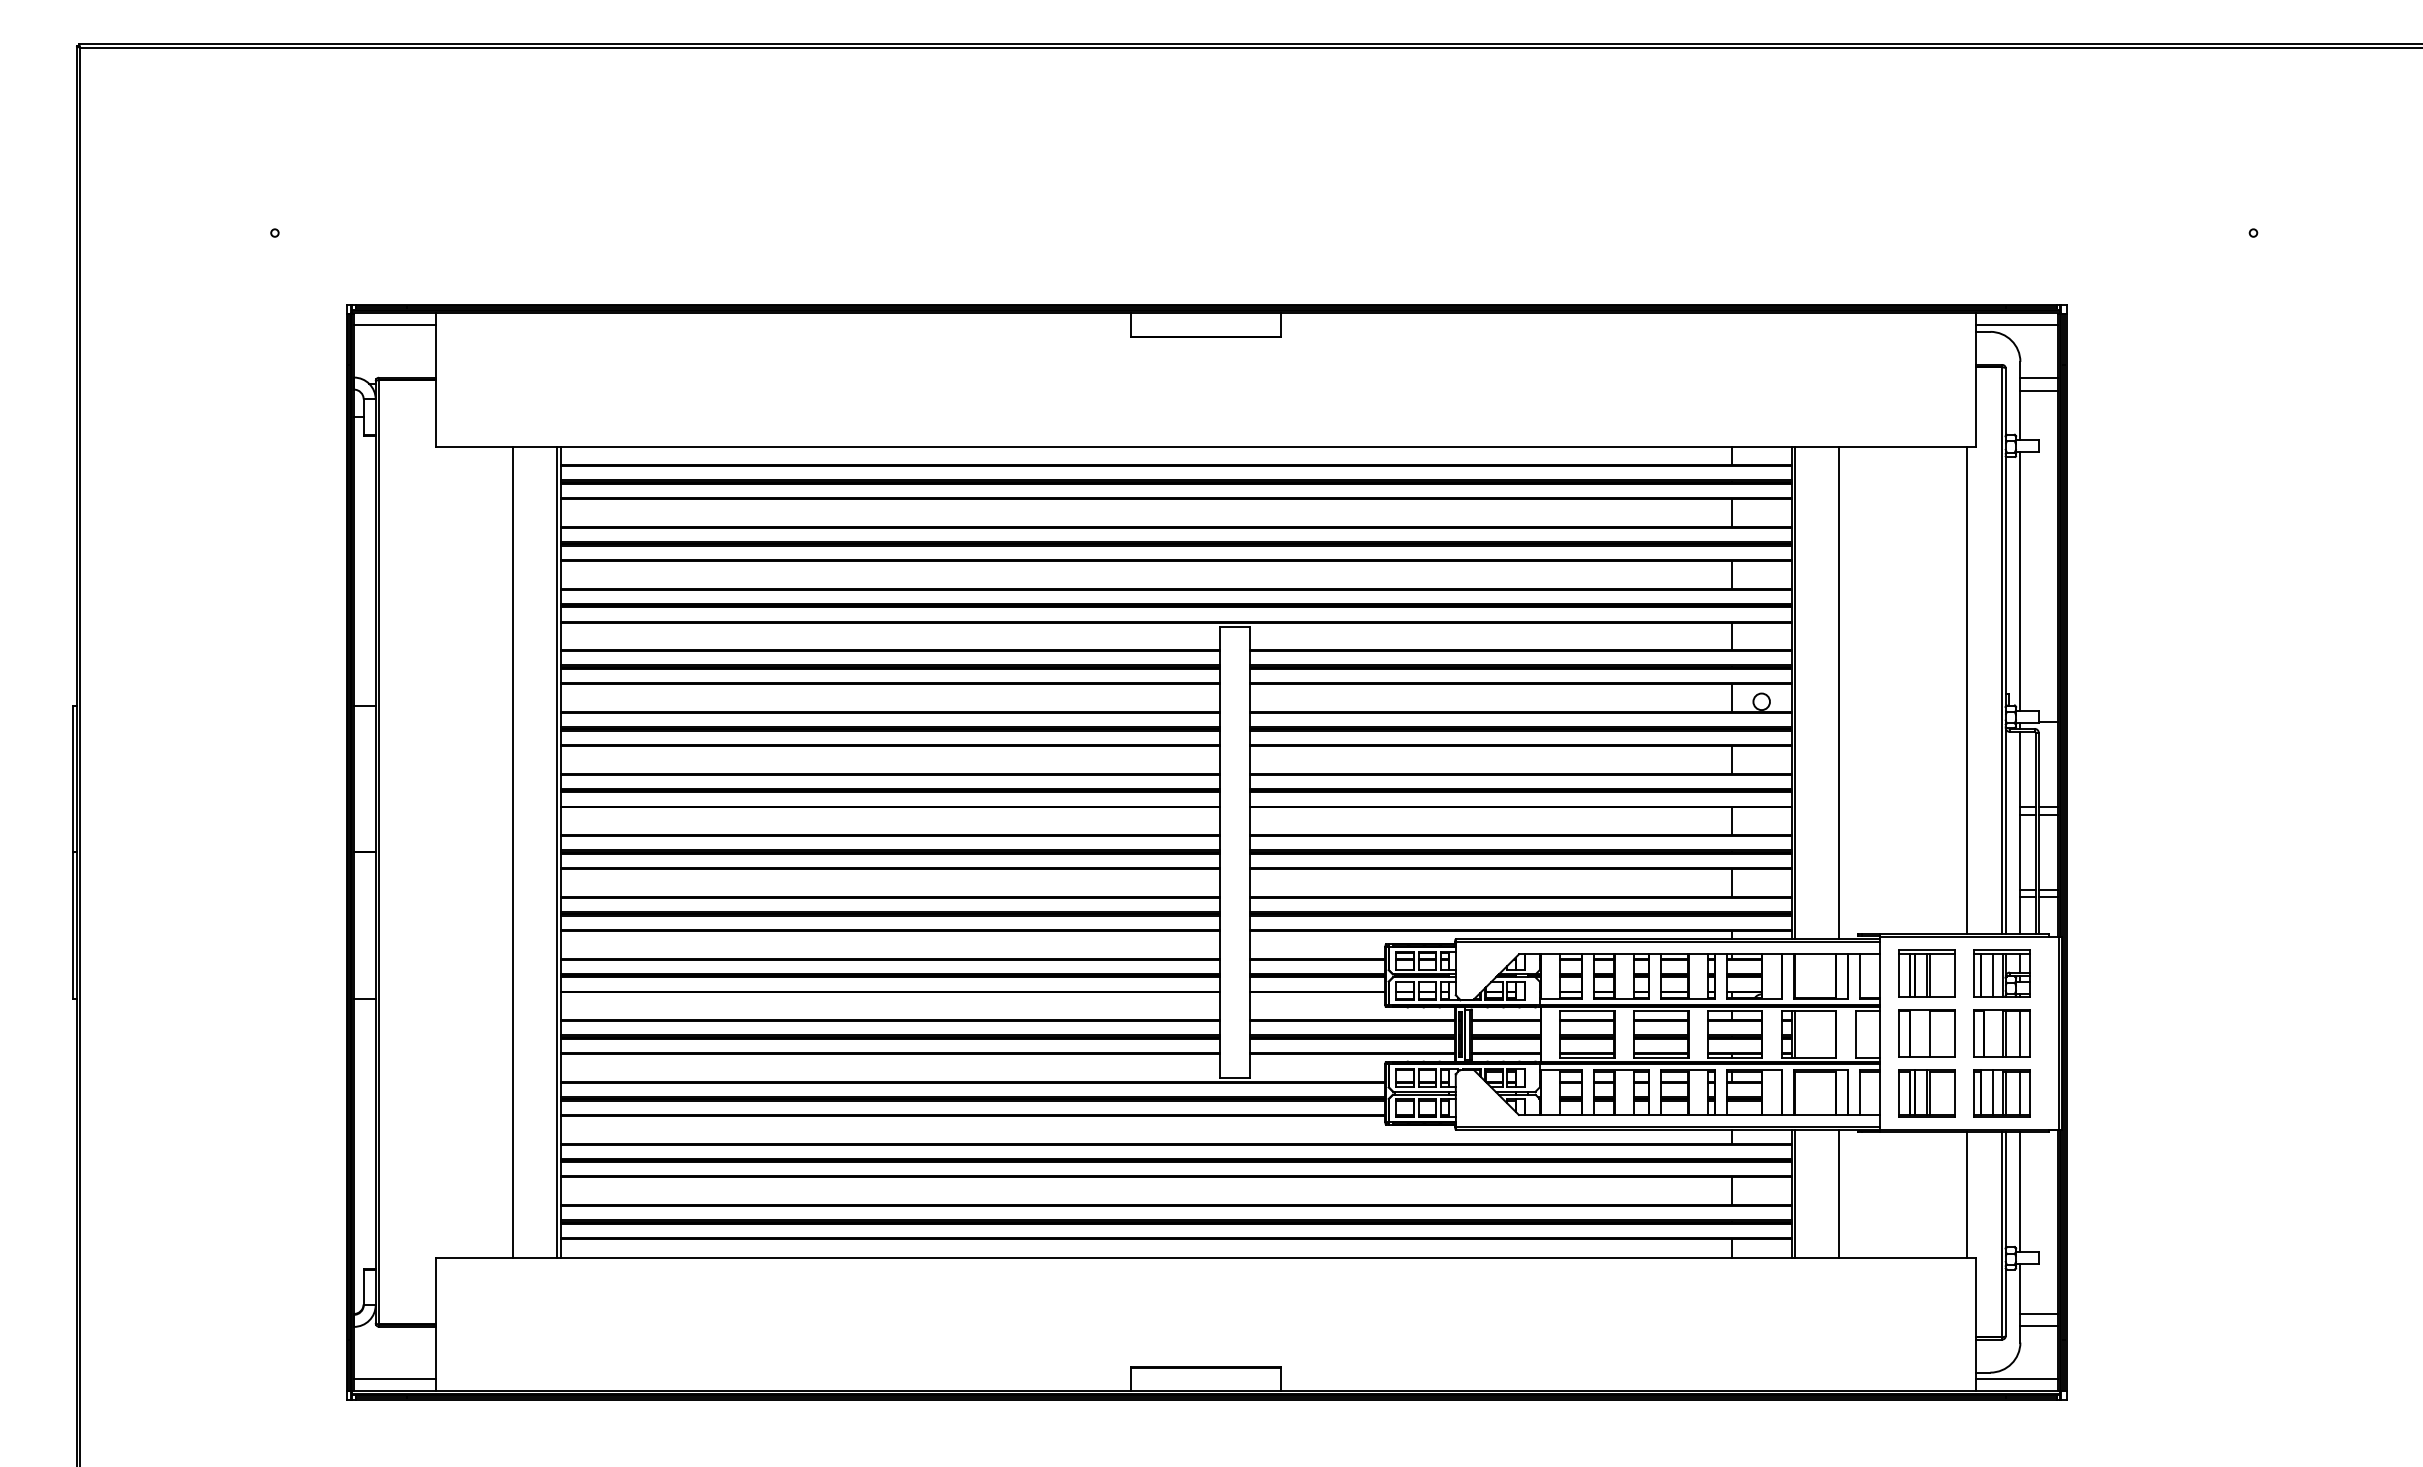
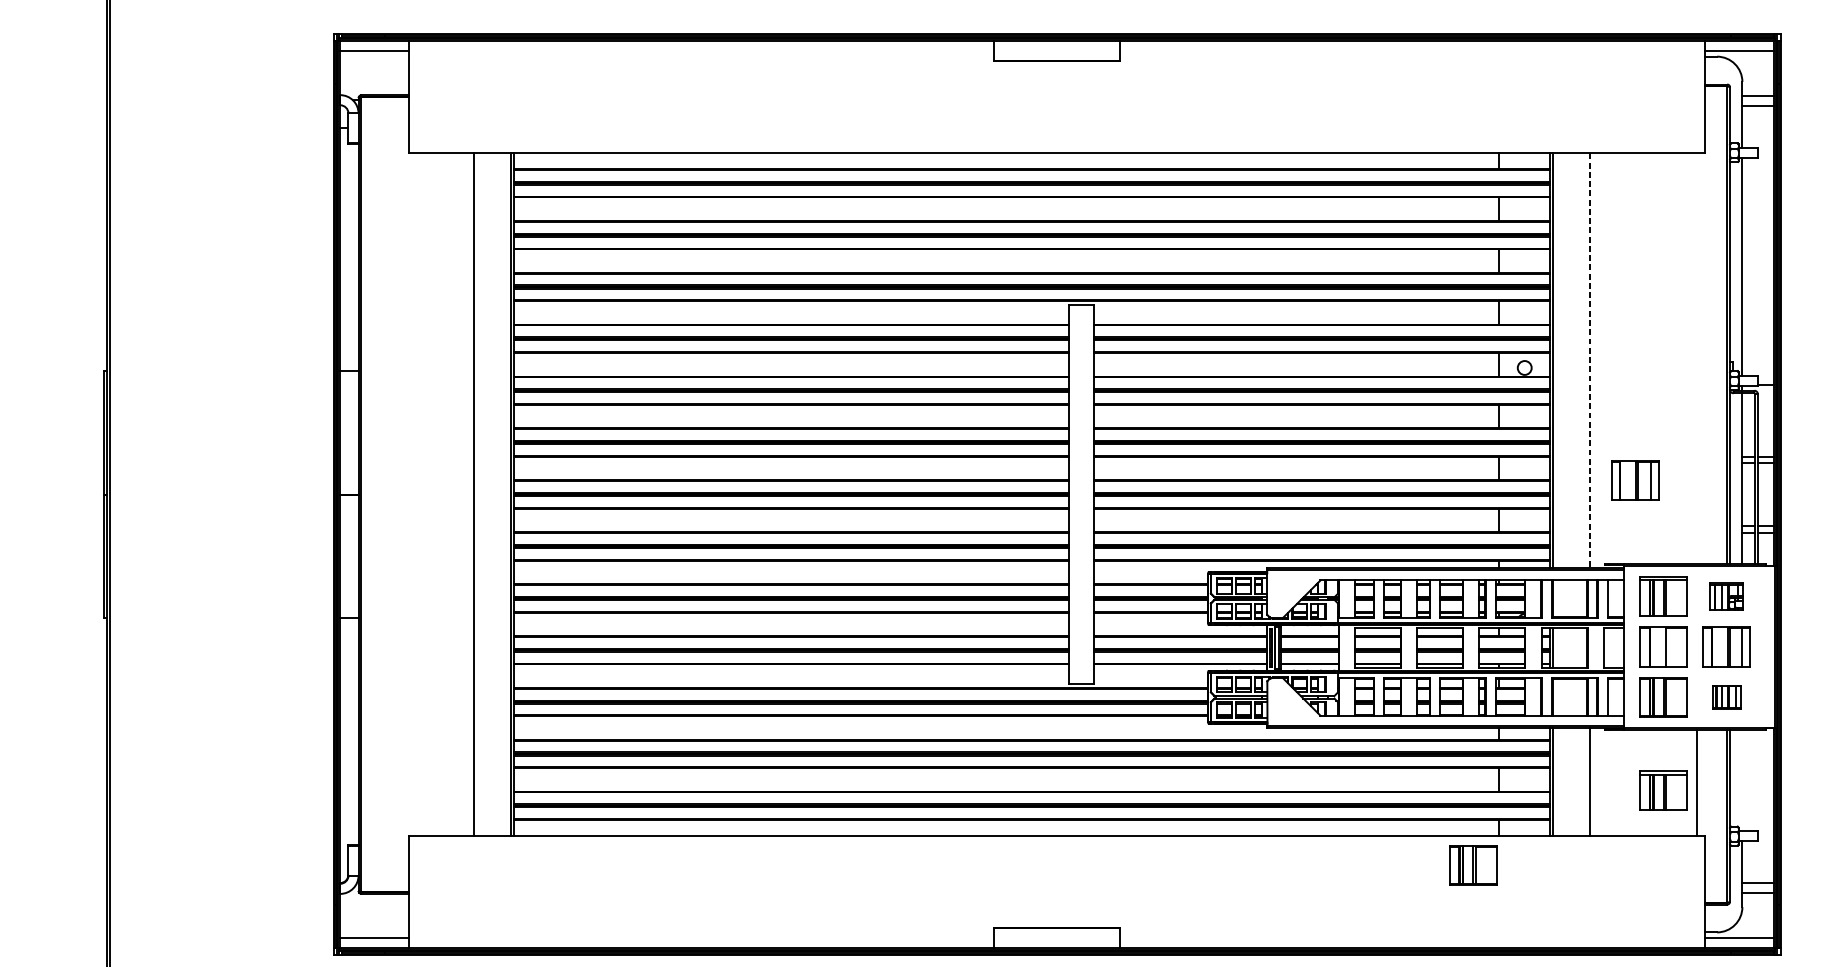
line: (1966, 690) -> (1697, 358), removed
line: (1839, 693) -> (1590, 360), solid -> dashed
part: (1892, 835) -> (1634, 480), added
part: (2001, 973) -> (1726, 596), size x0.7
part: (2001, 1093) -> (1726, 697), size x0.6
line: (2020, 1192) -> (1742, 780), removed
part: (1926, 1204) -> (1663, 790), added
part: (1700, 1293) -> (1473, 865), added

